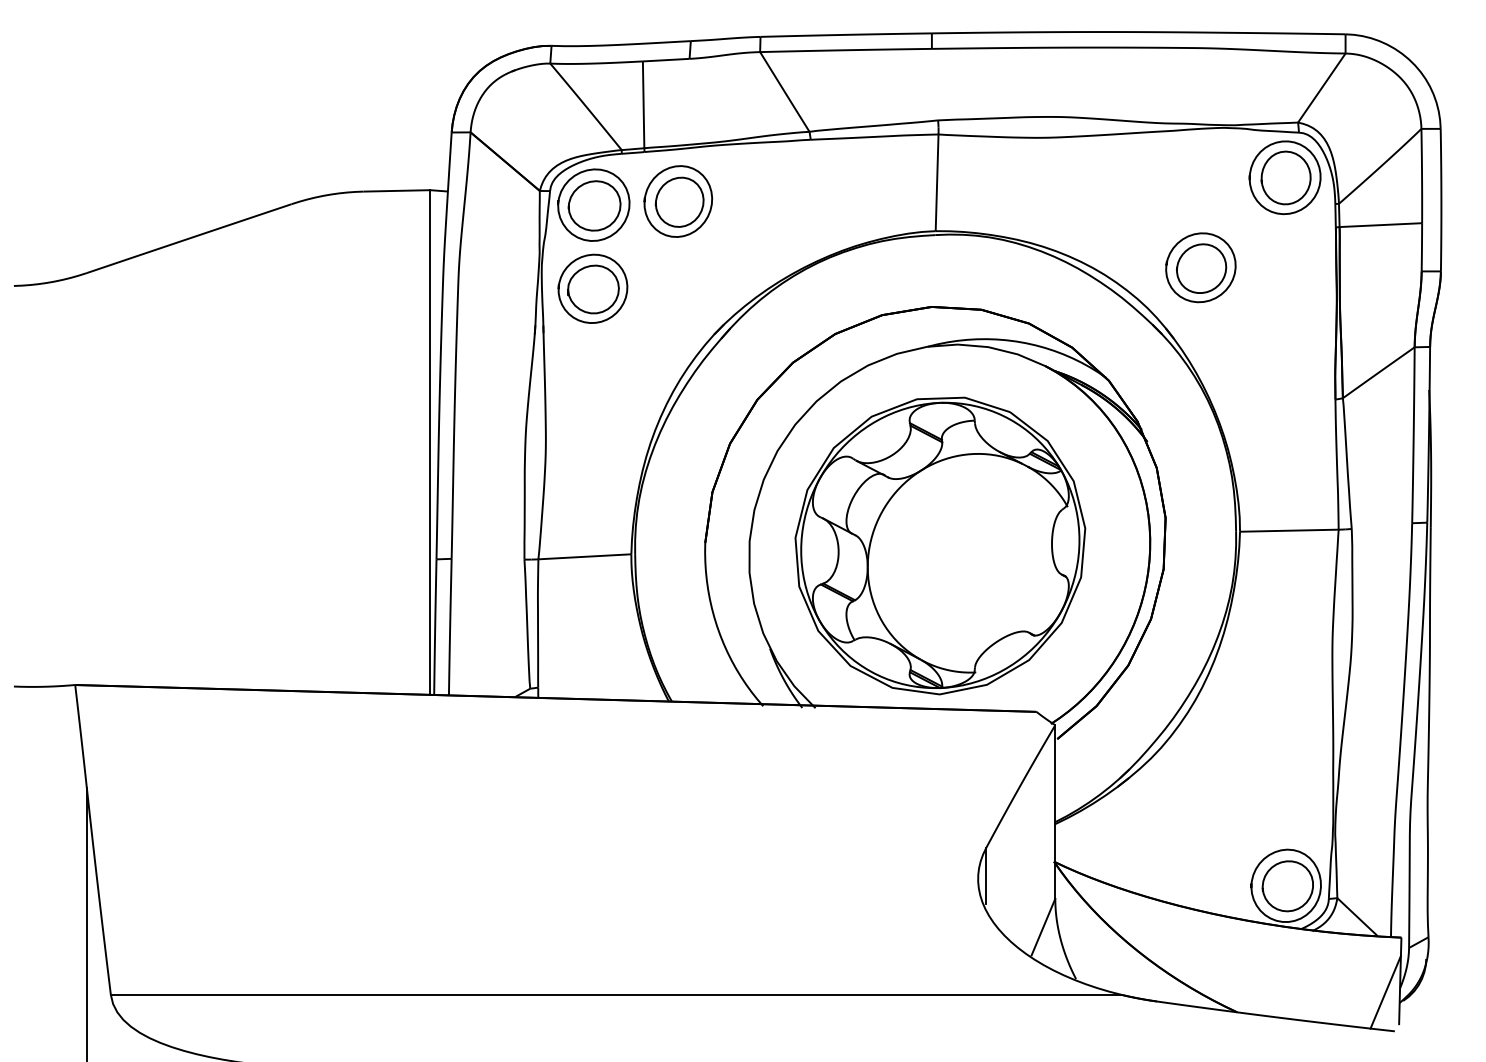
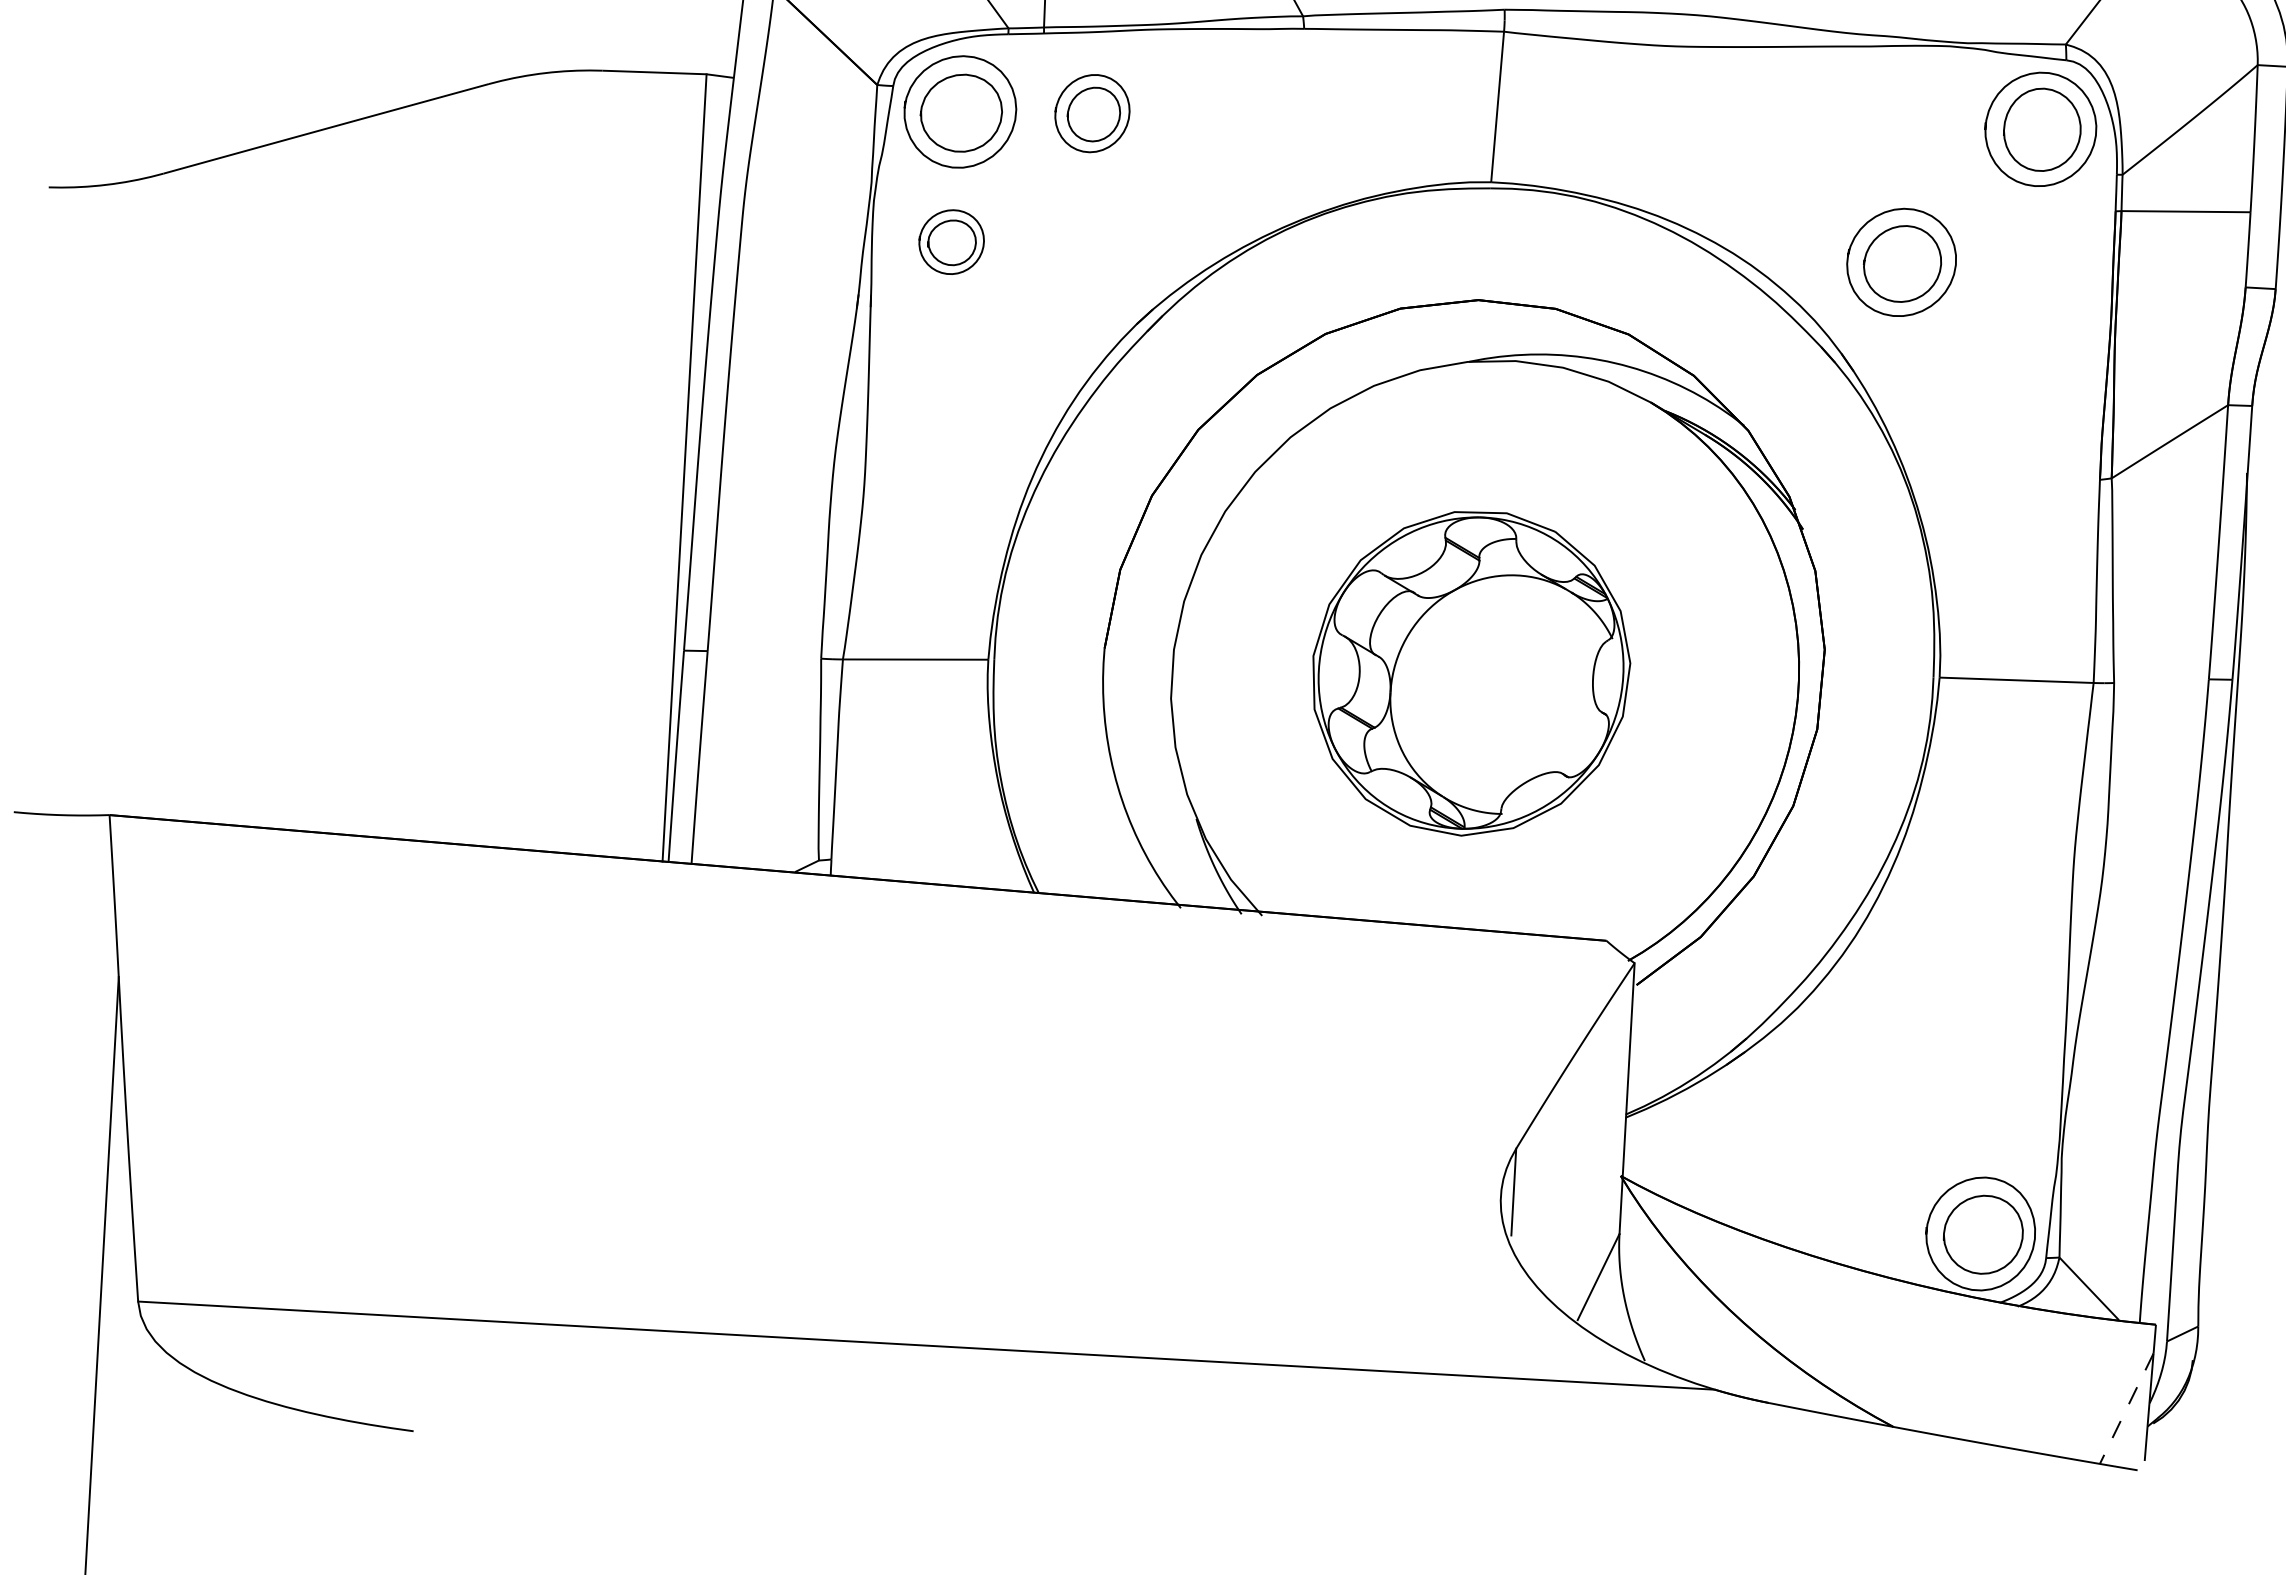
part: (678, 201) -> (1092, 113), size x0.7
part: (592, 288) -> (950, 241), size x0.6
part: (940, 545) -> (1471, 672), size x0.7
line: (1385, 992) -> (2126, 1408), solid -> dashed

